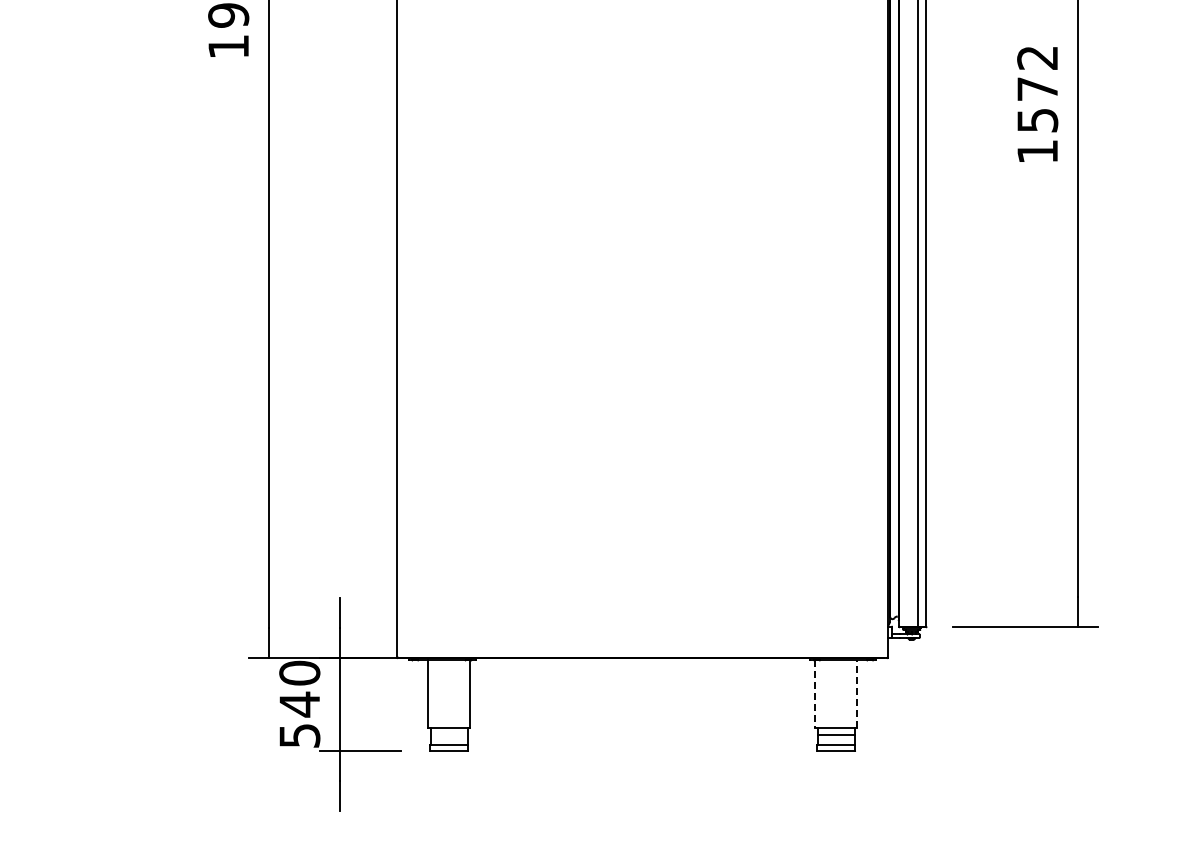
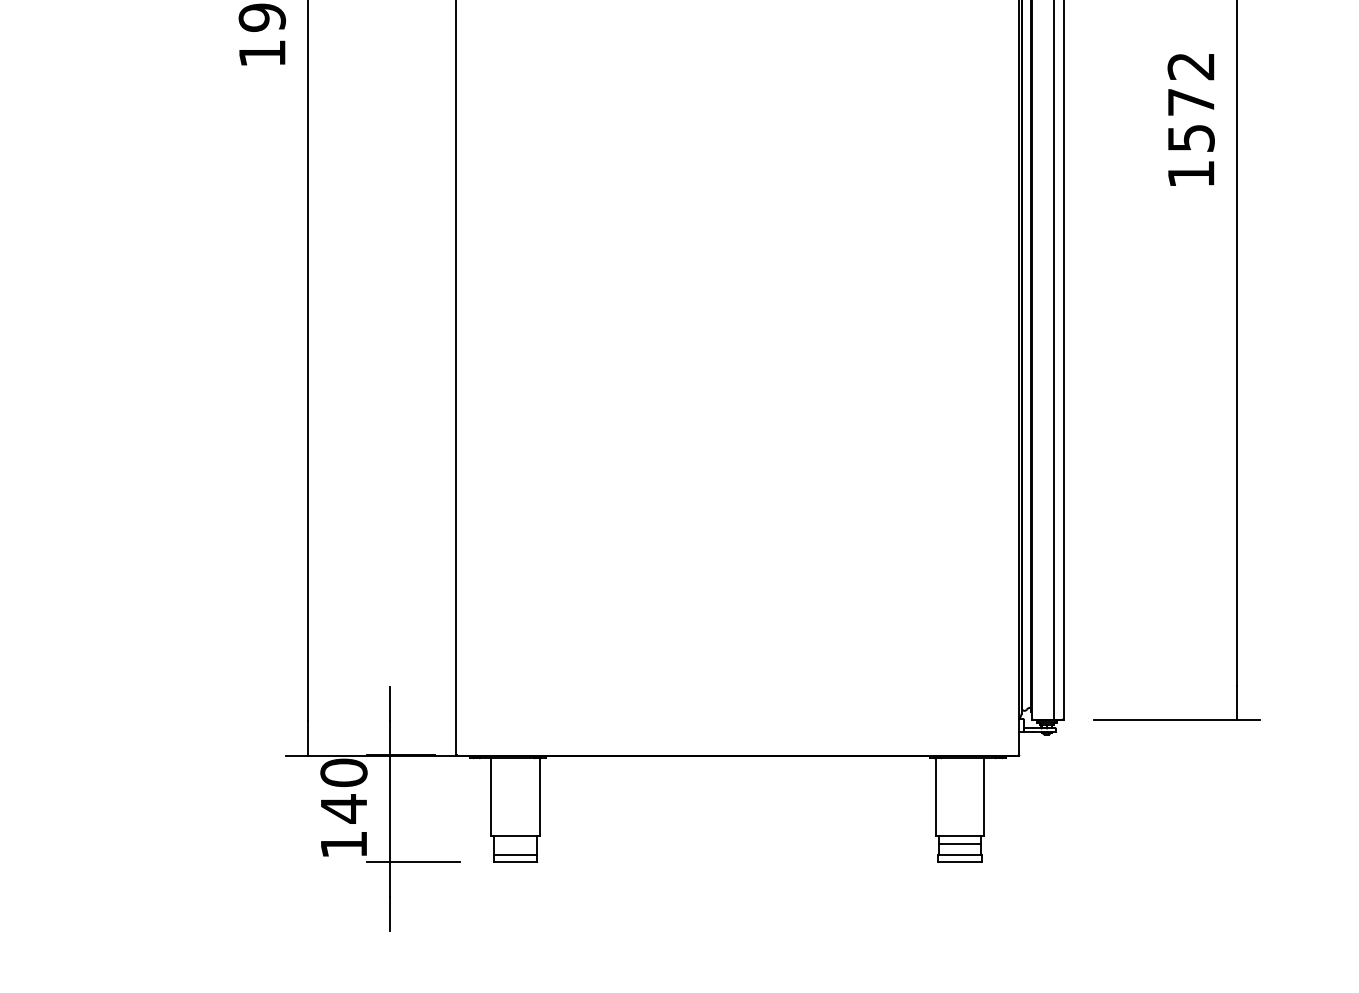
line: (857, 693) -> (984, 796), dashed -> solid
line: (815, 694) -> (936, 797), dashed -> solid
text: (299, 735) -> (343, 844), 540 -> 140

